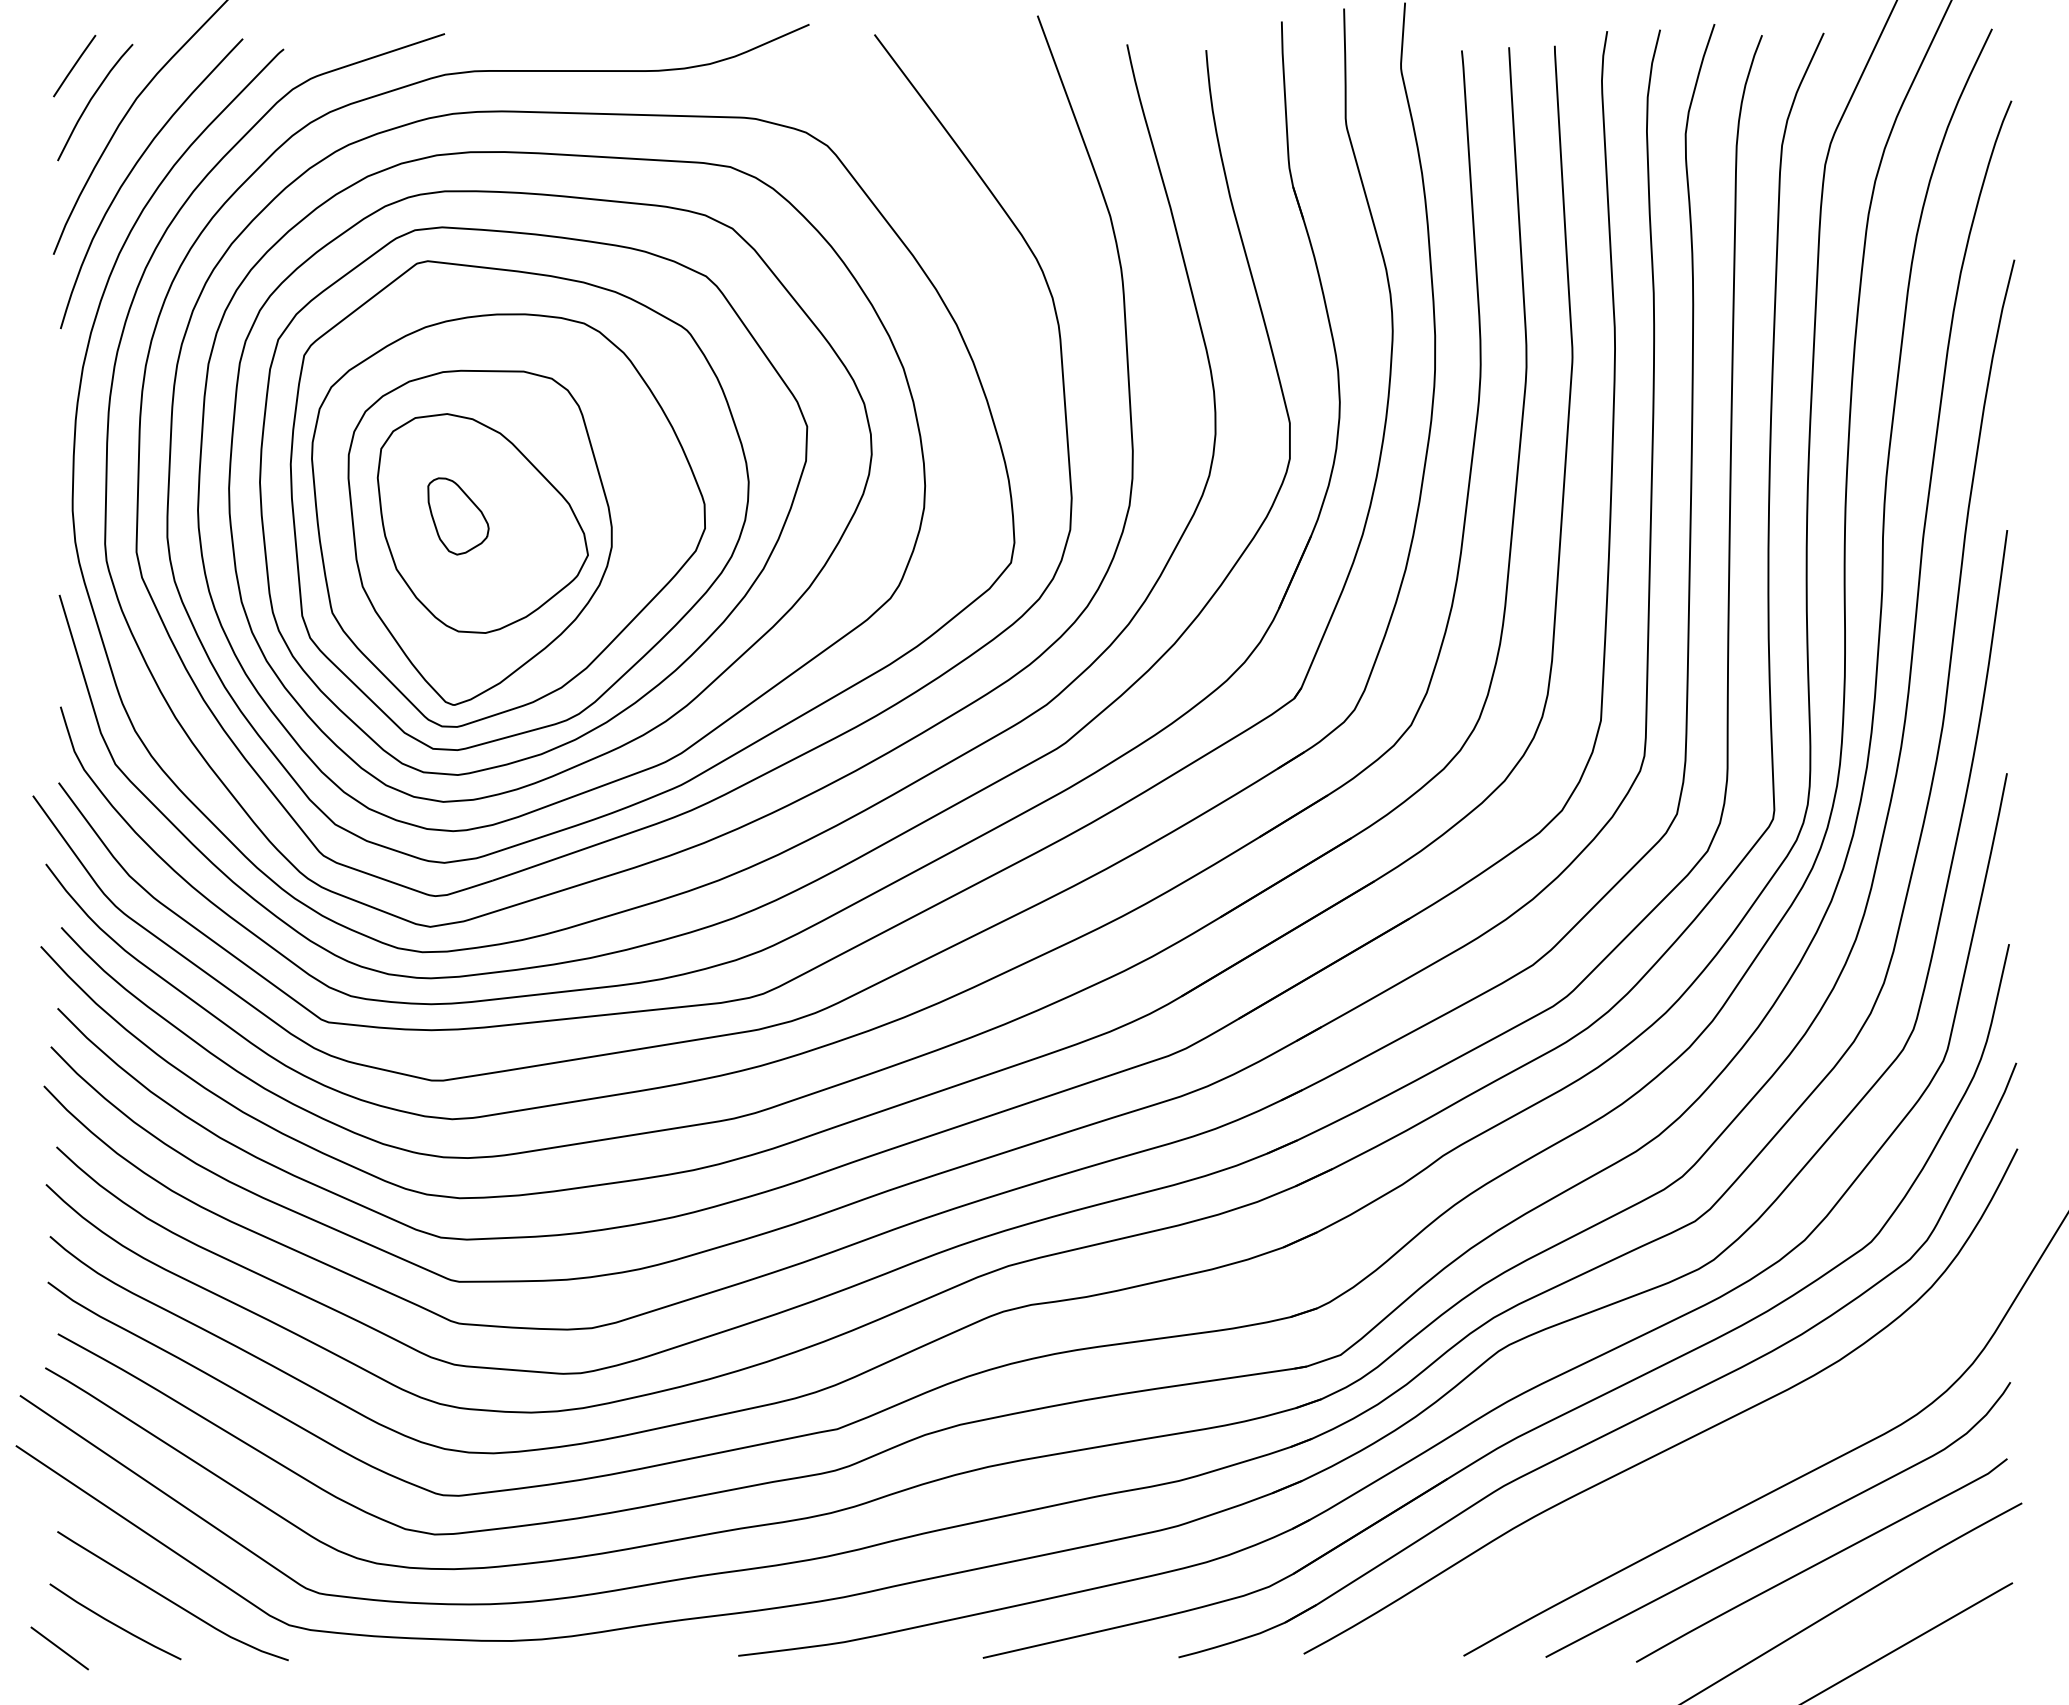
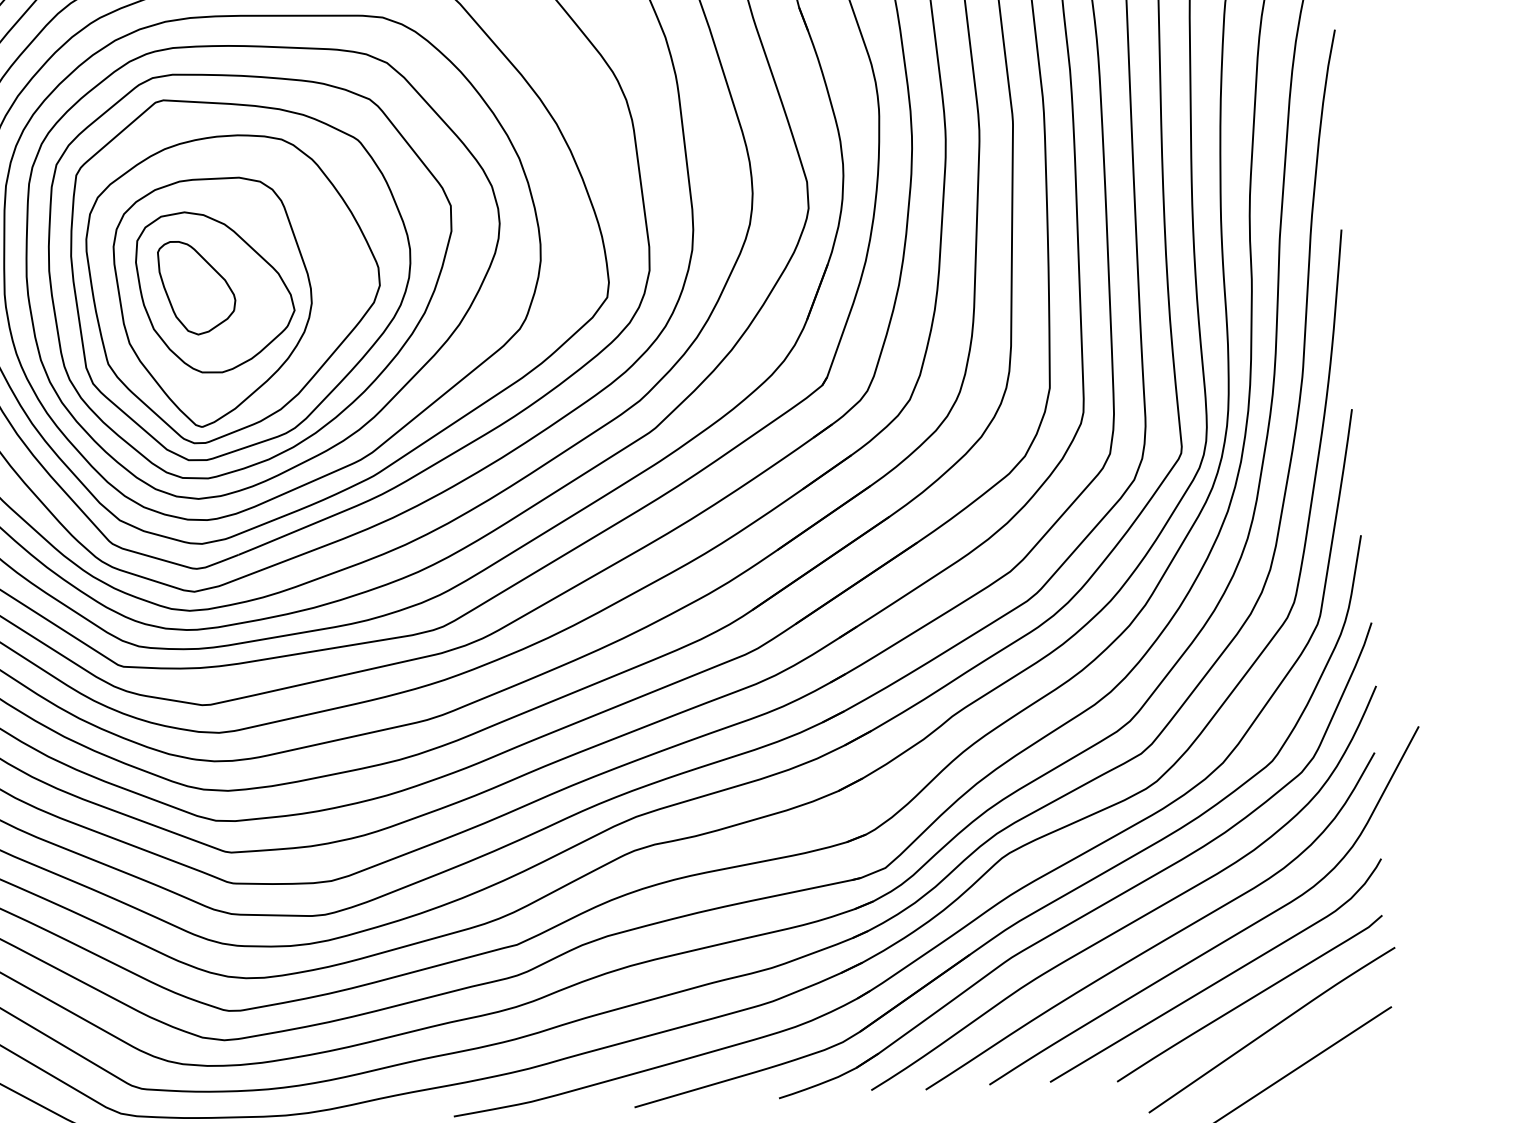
part: (458, 516) -> (197, 287), size x1.67
curve: (1706, 1476) -> (1160, 941), added

